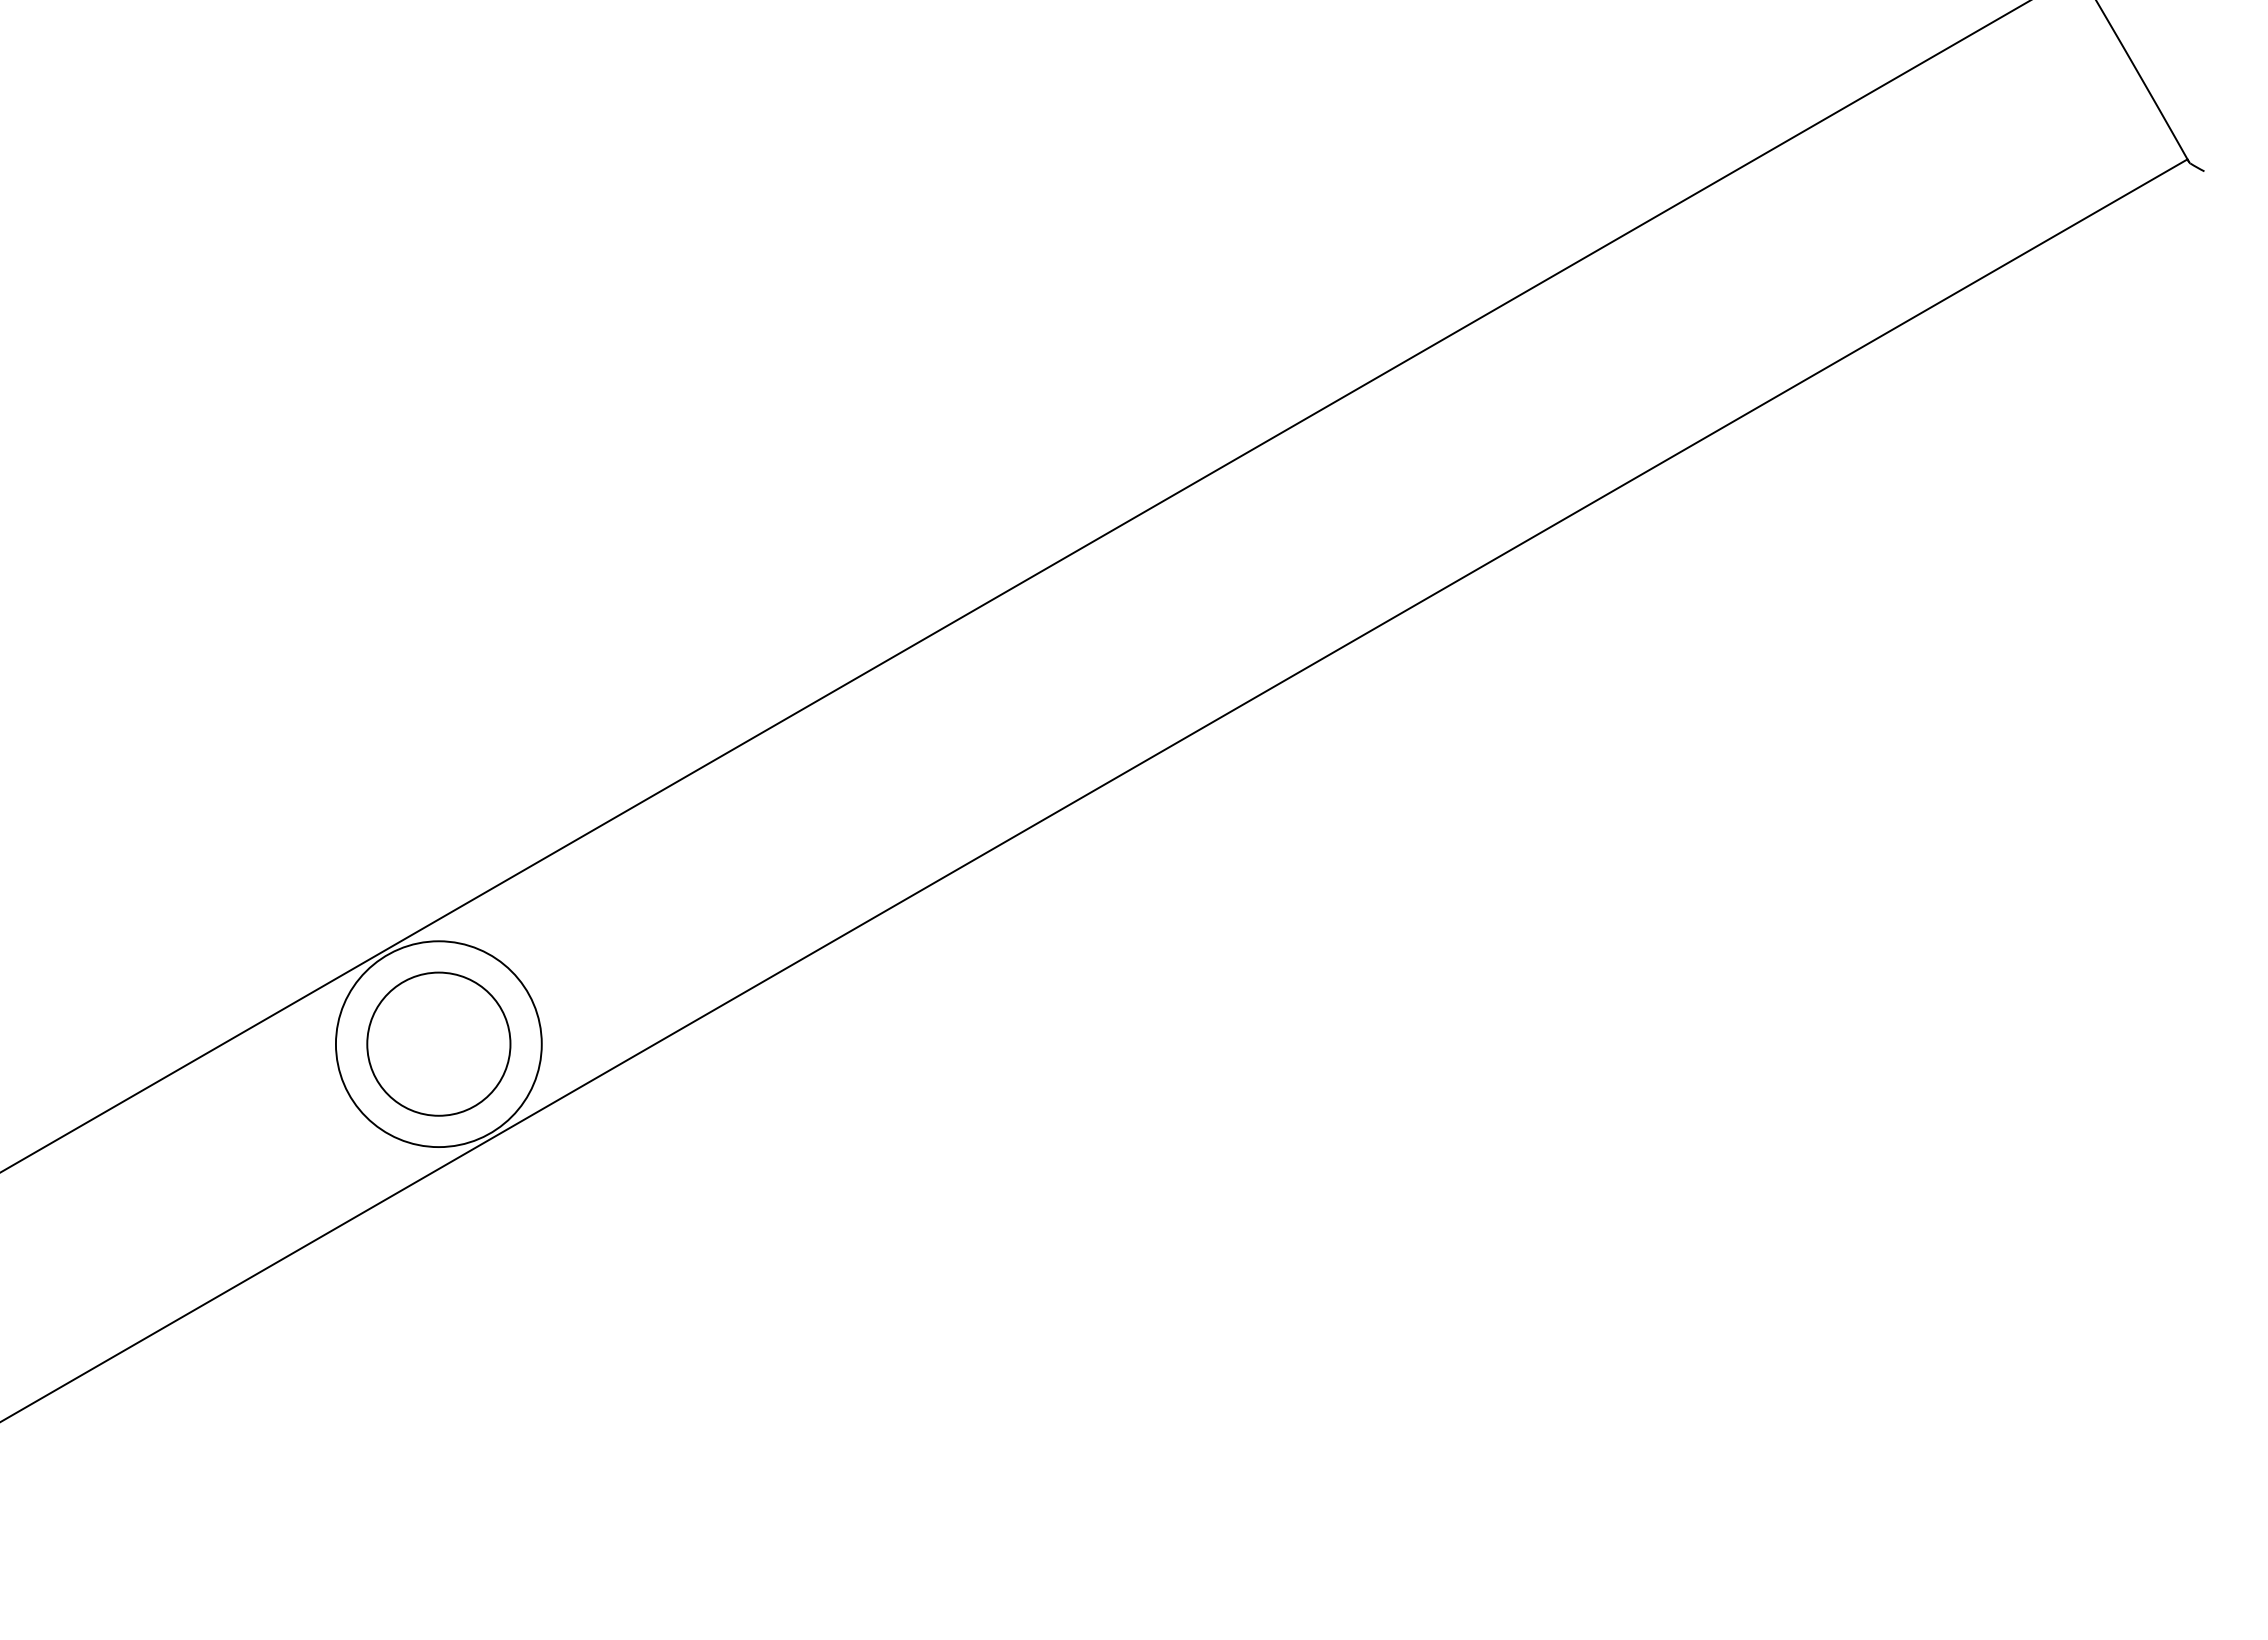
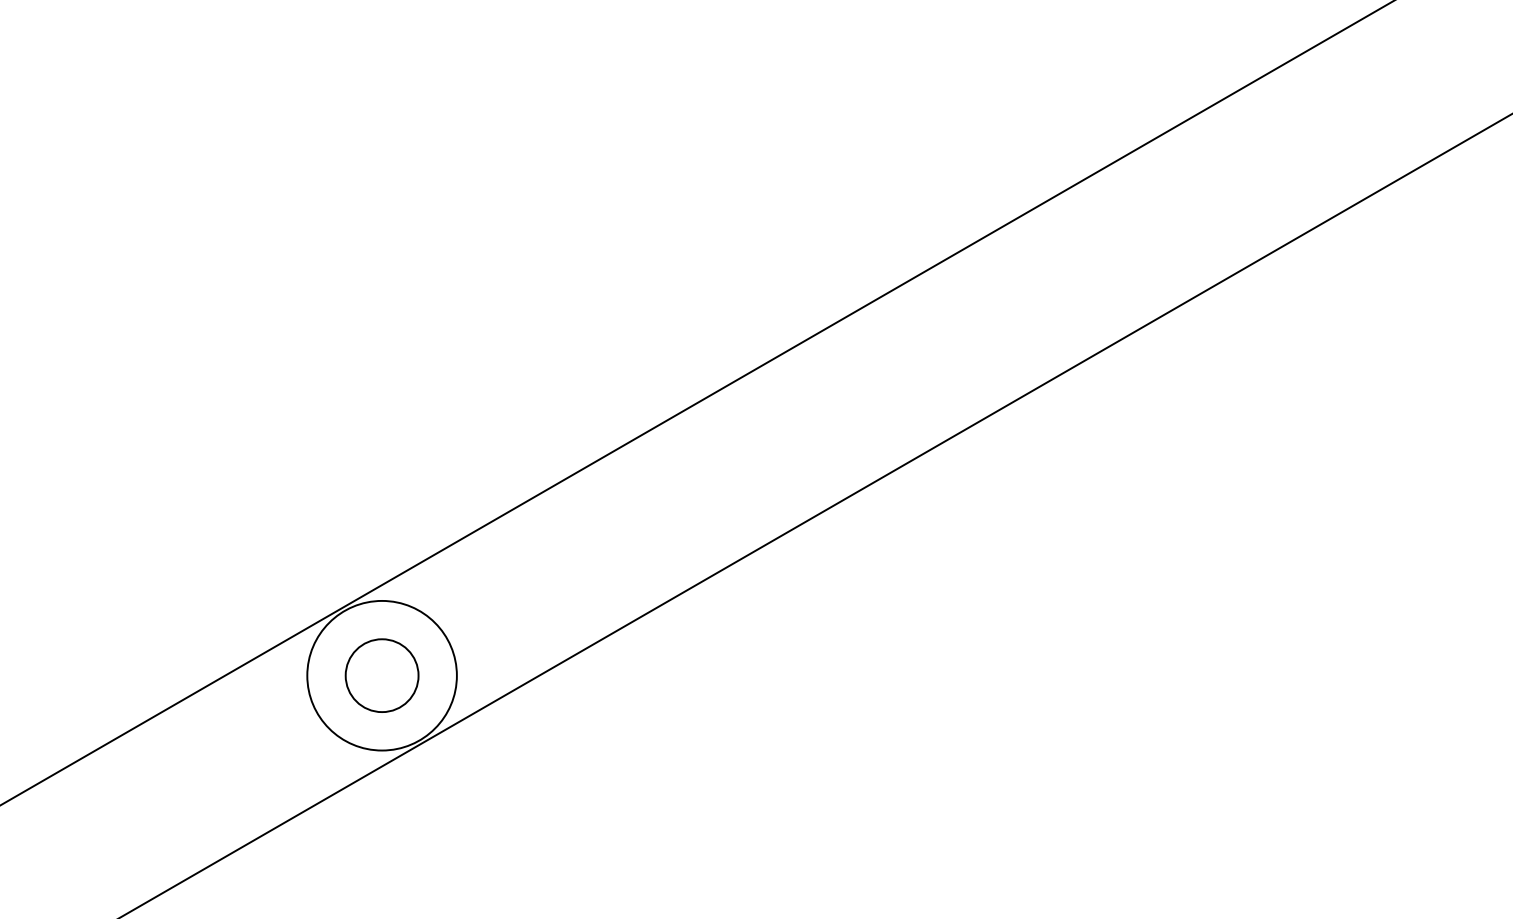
circle: (438, 1043) -> (381, 675), size x0.7

